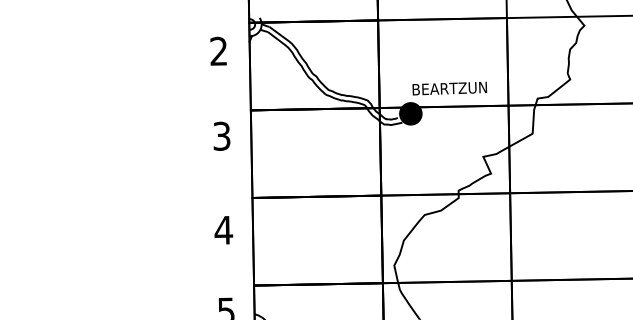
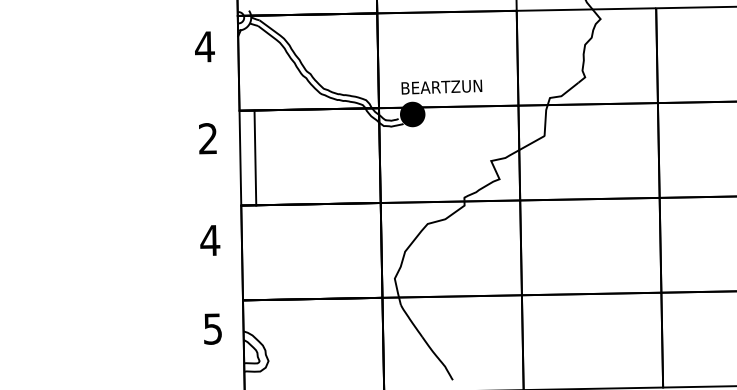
text: (218, 51) -> (204, 46), 2 -> 4
text: (449, 87) -> (441, 86), moved
text: (222, 136) -> (208, 138), 3 -> 2
line: (251, 153) -> (255, 157), moved

